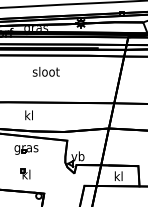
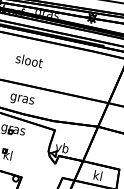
text: (45, 71) -> (28, 60), moved
text: (29, 116) -> (22, 98), kl -> gras

